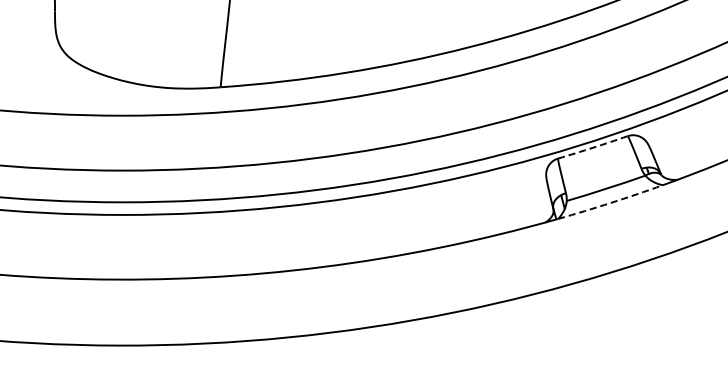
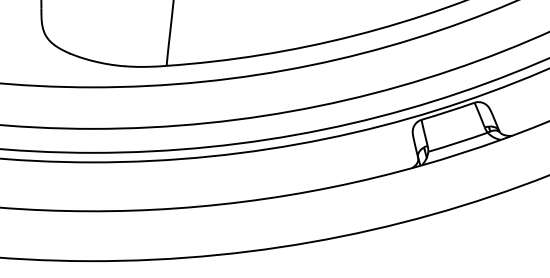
arc: (593, 147) -> (448, 111), dashed -> solid
arc: (610, 202) -> (461, 152), dashed -> solid

